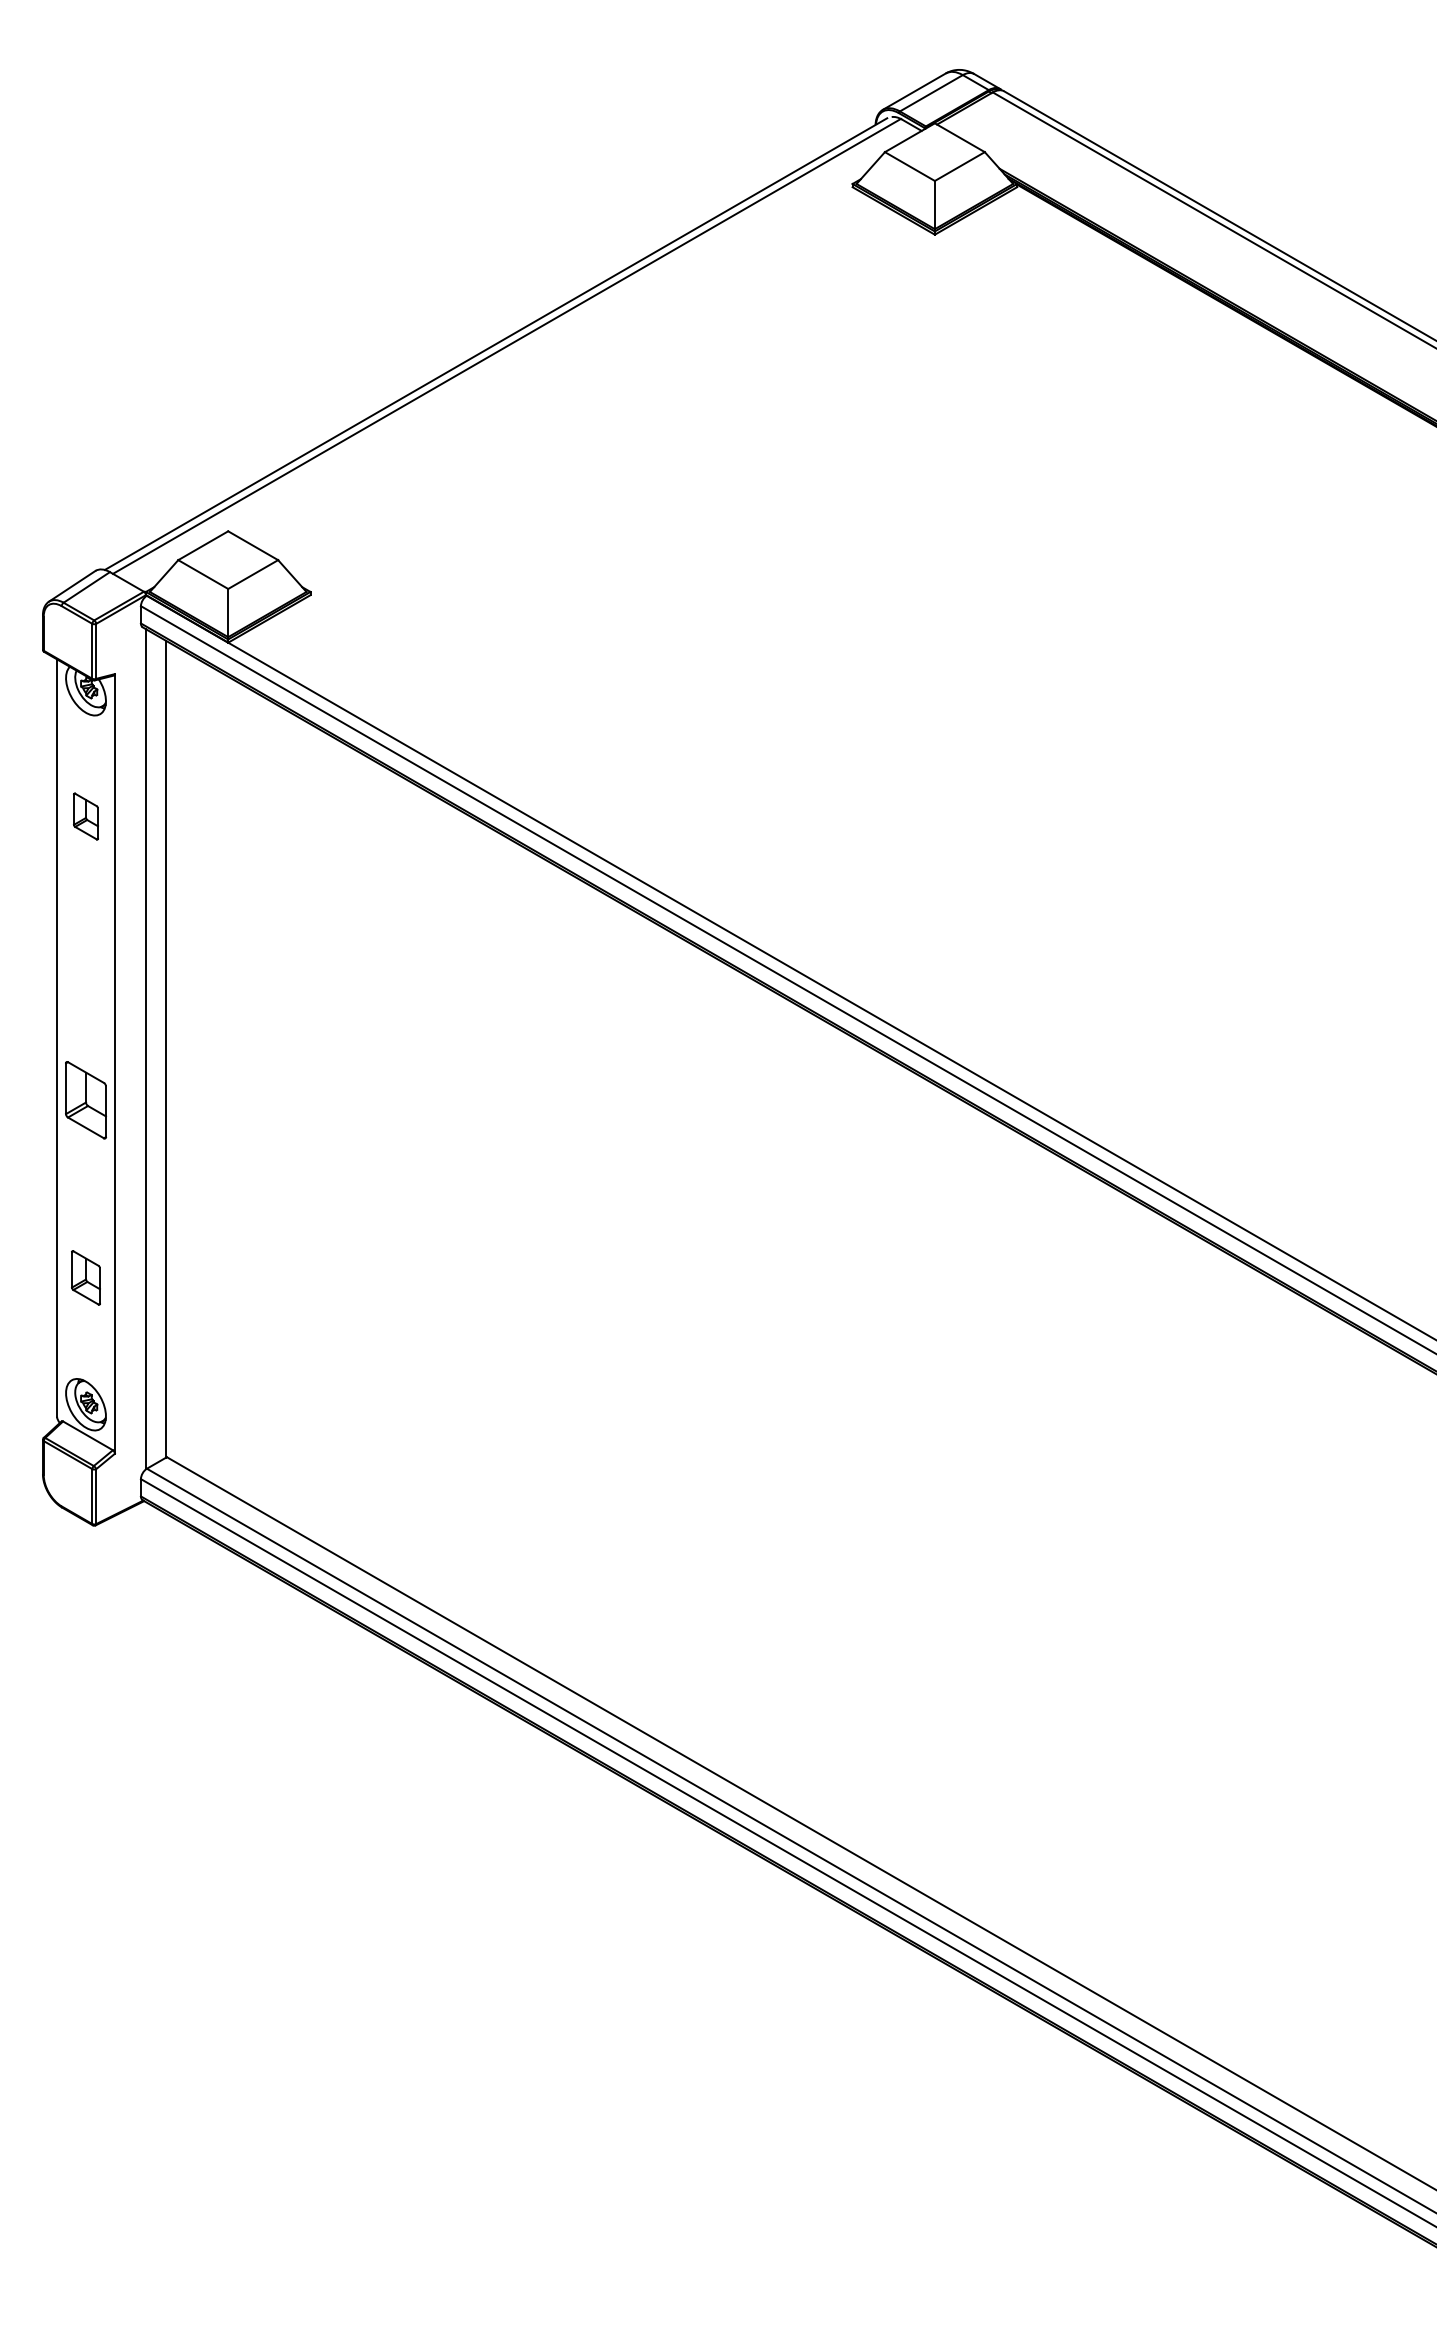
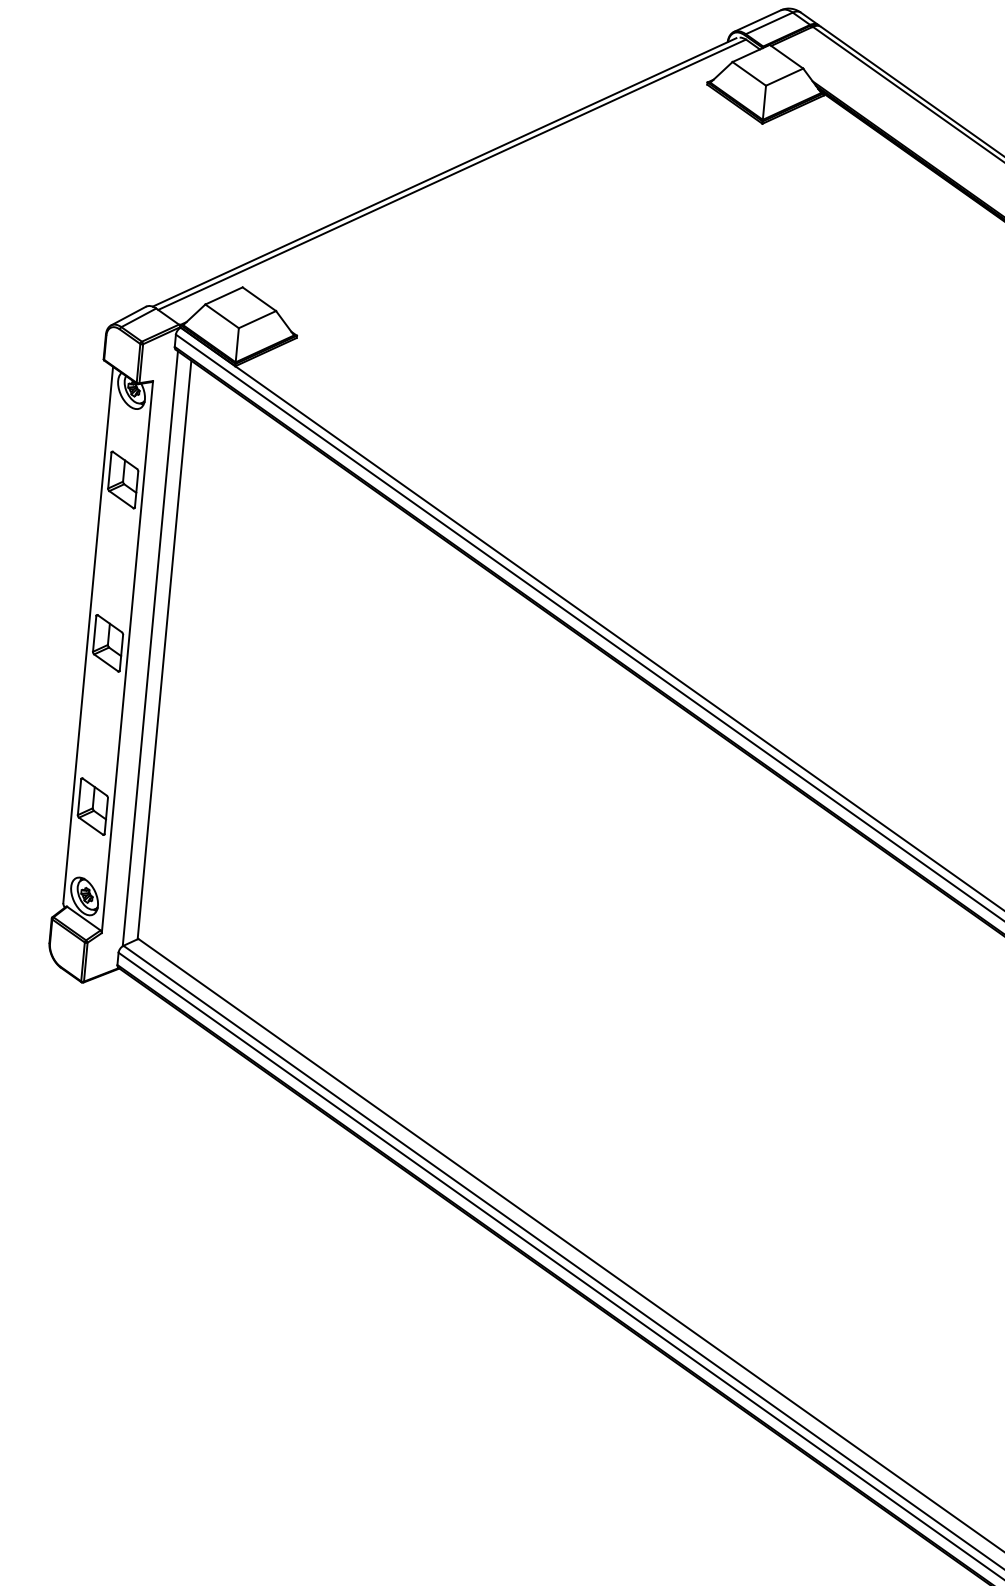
part: (85, 816) -> (122, 479), size x1.67
part: (85, 1100) -> (107, 643), moved
part: (85, 1277) -> (92, 806), size x1.43

